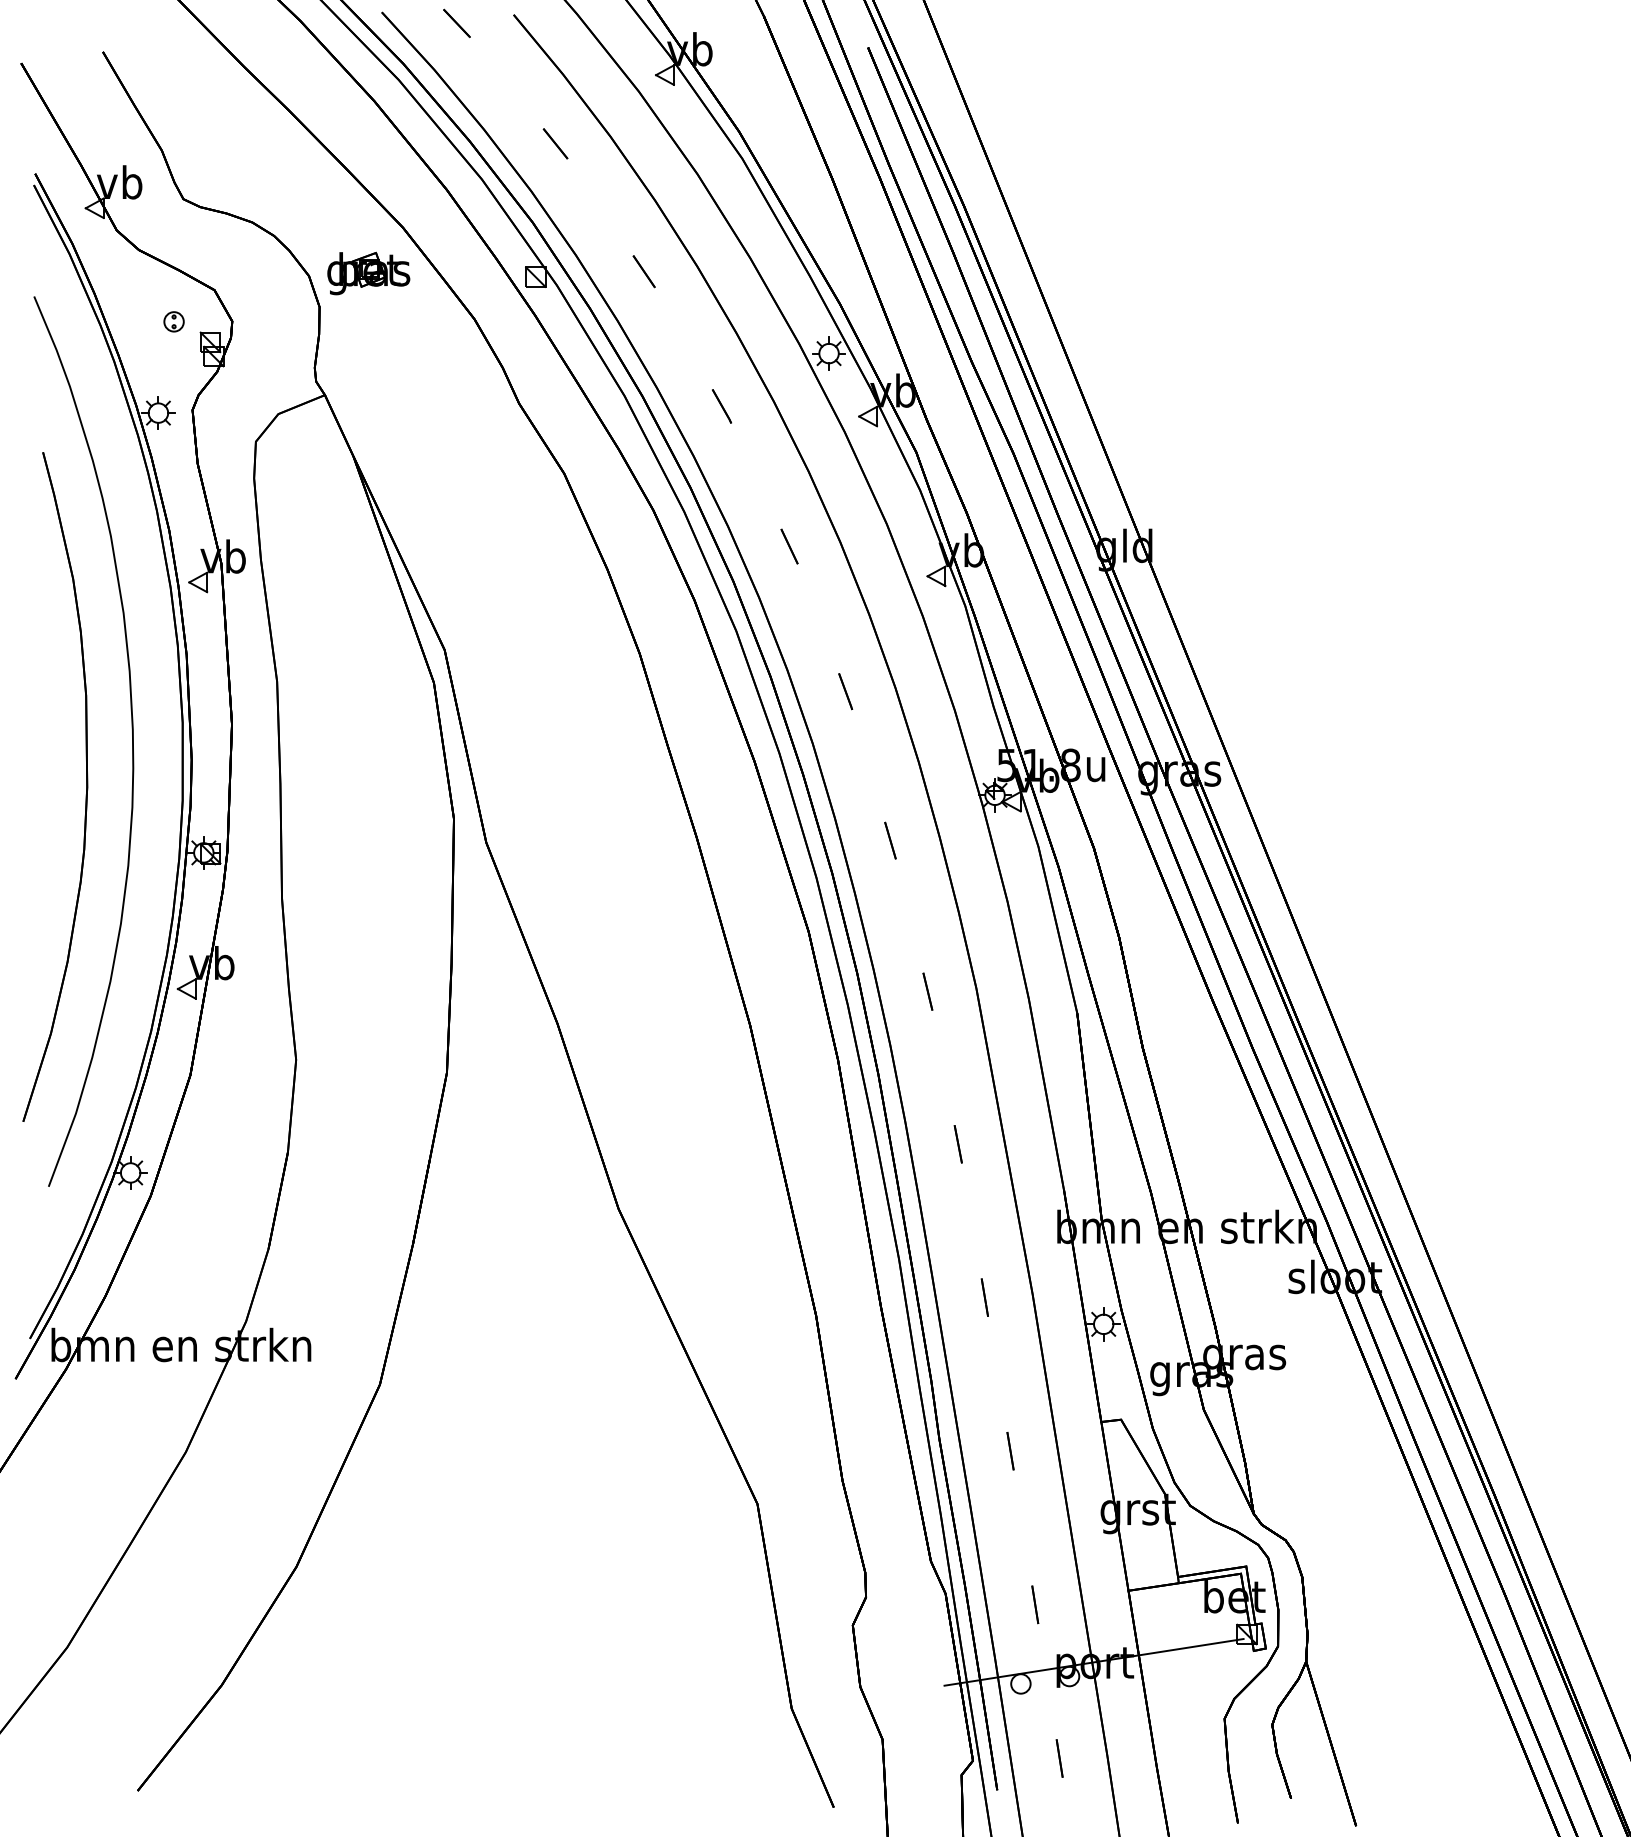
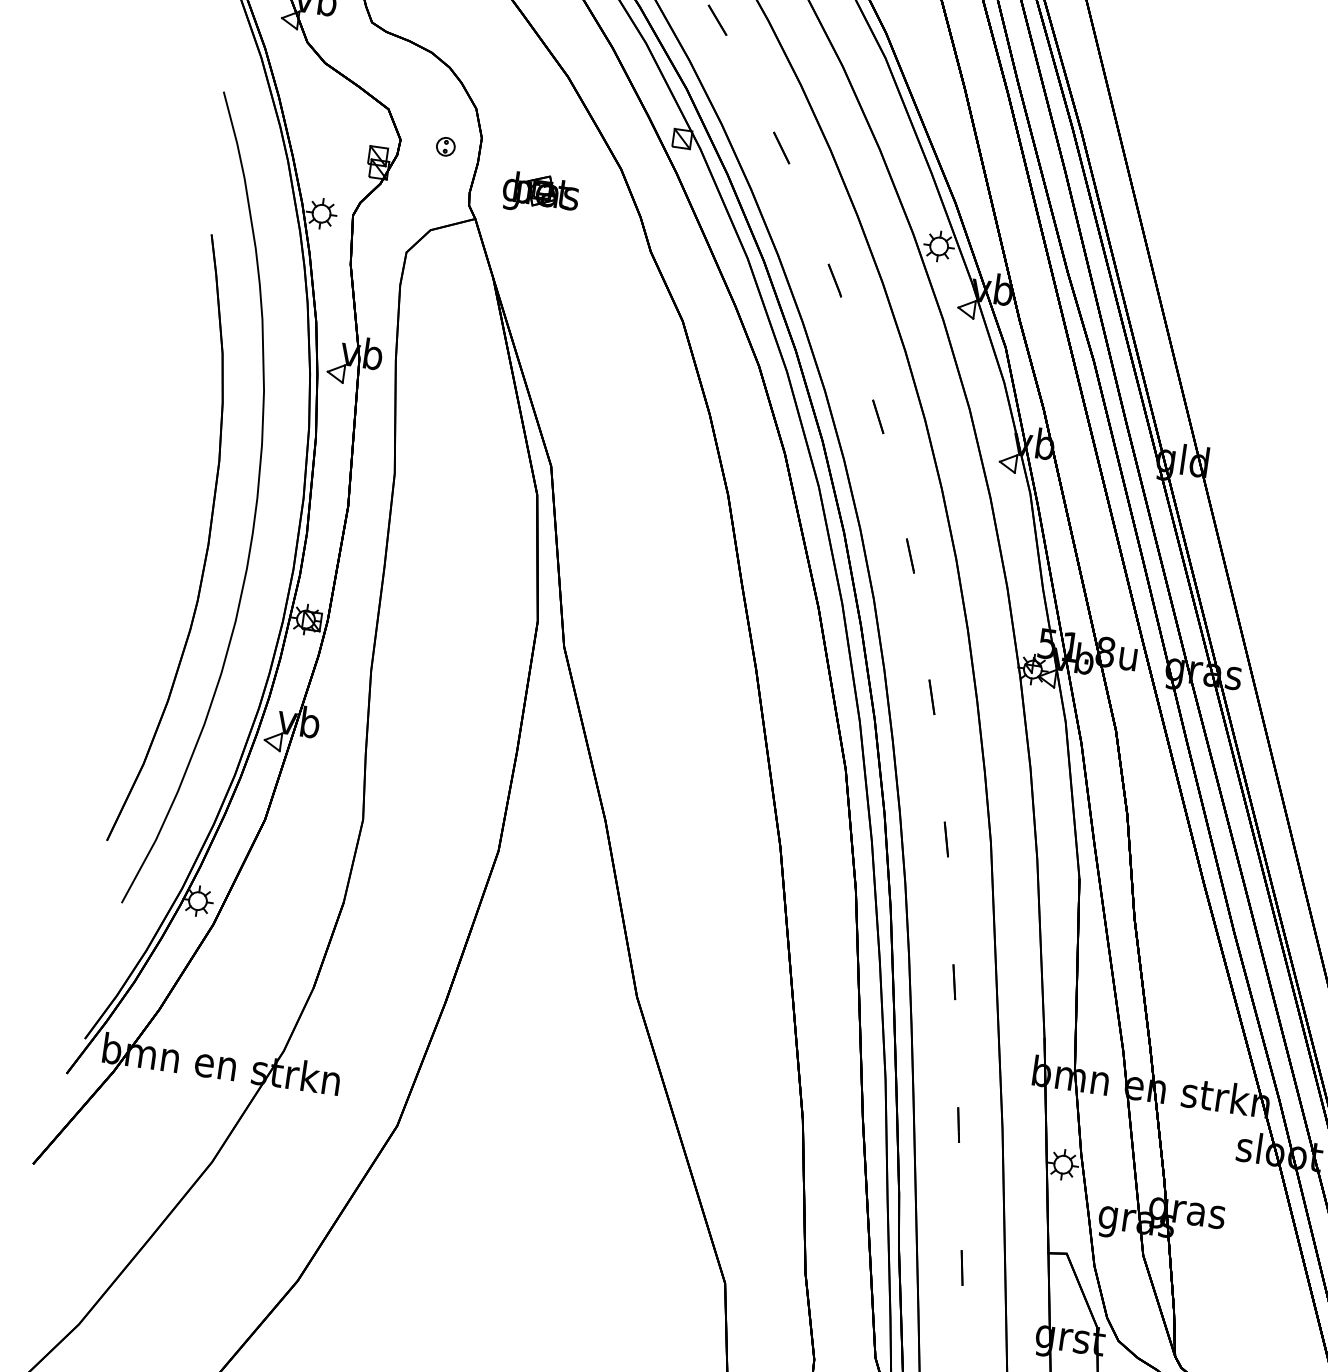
part: (368, 273) -> (540, 194), moved
part: (173, 321) -> (445, 146), moved

